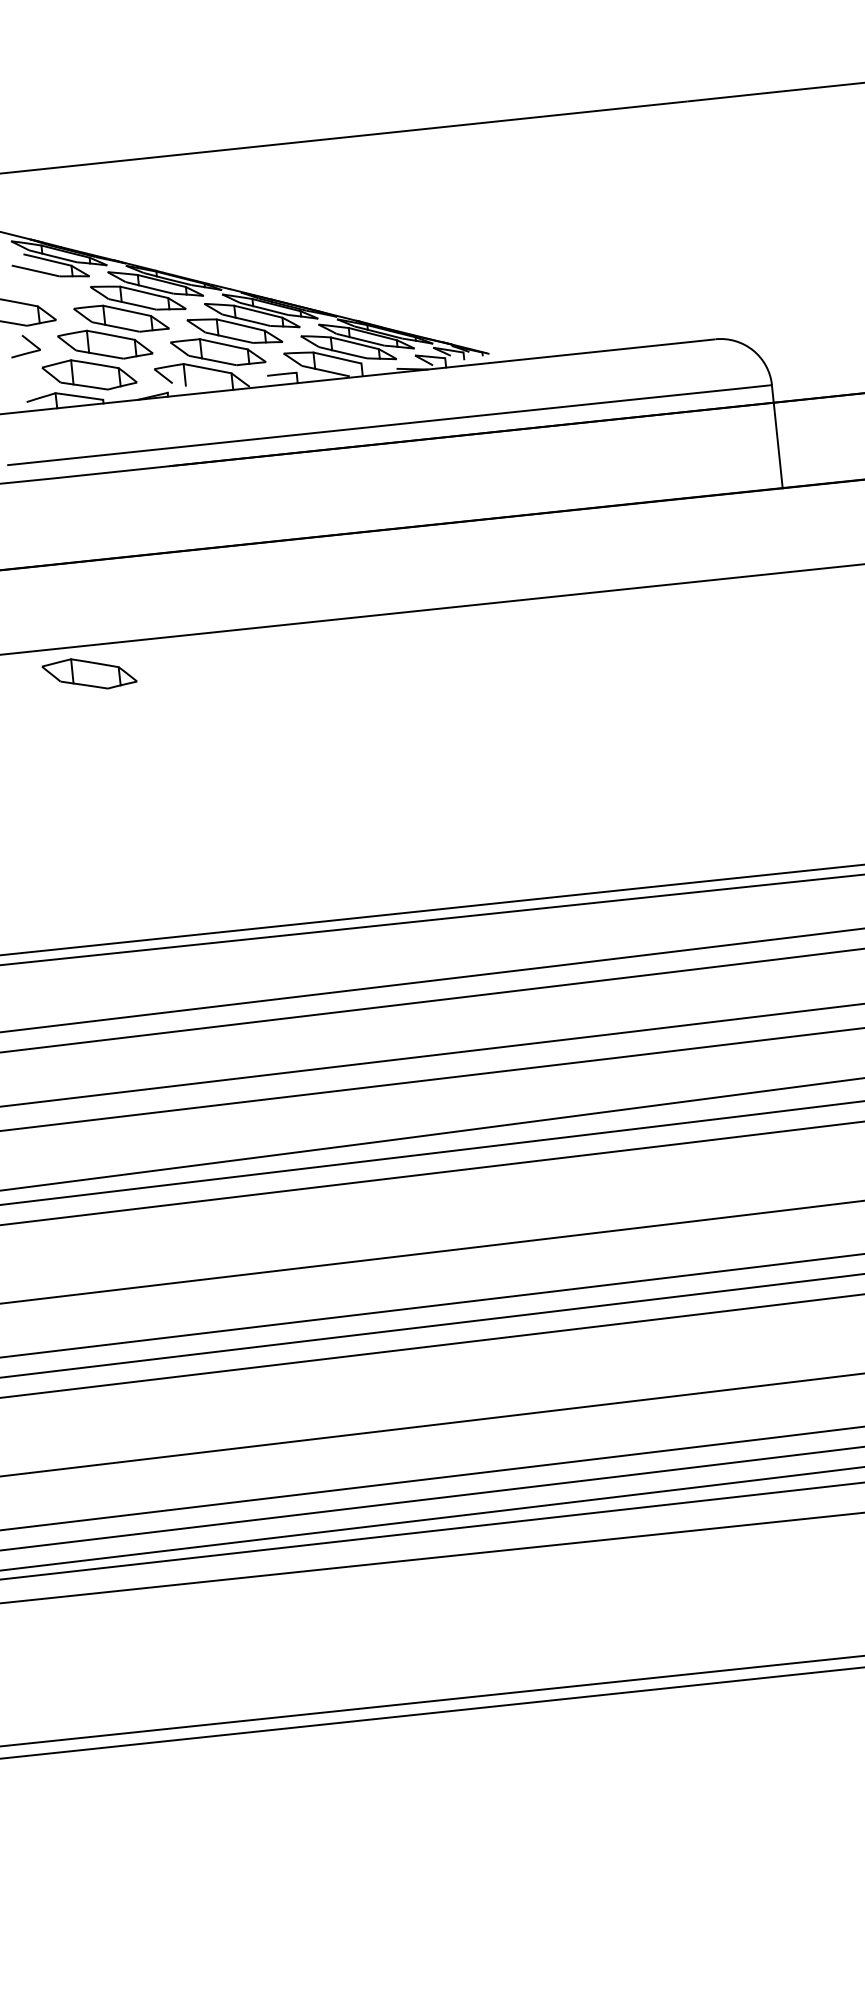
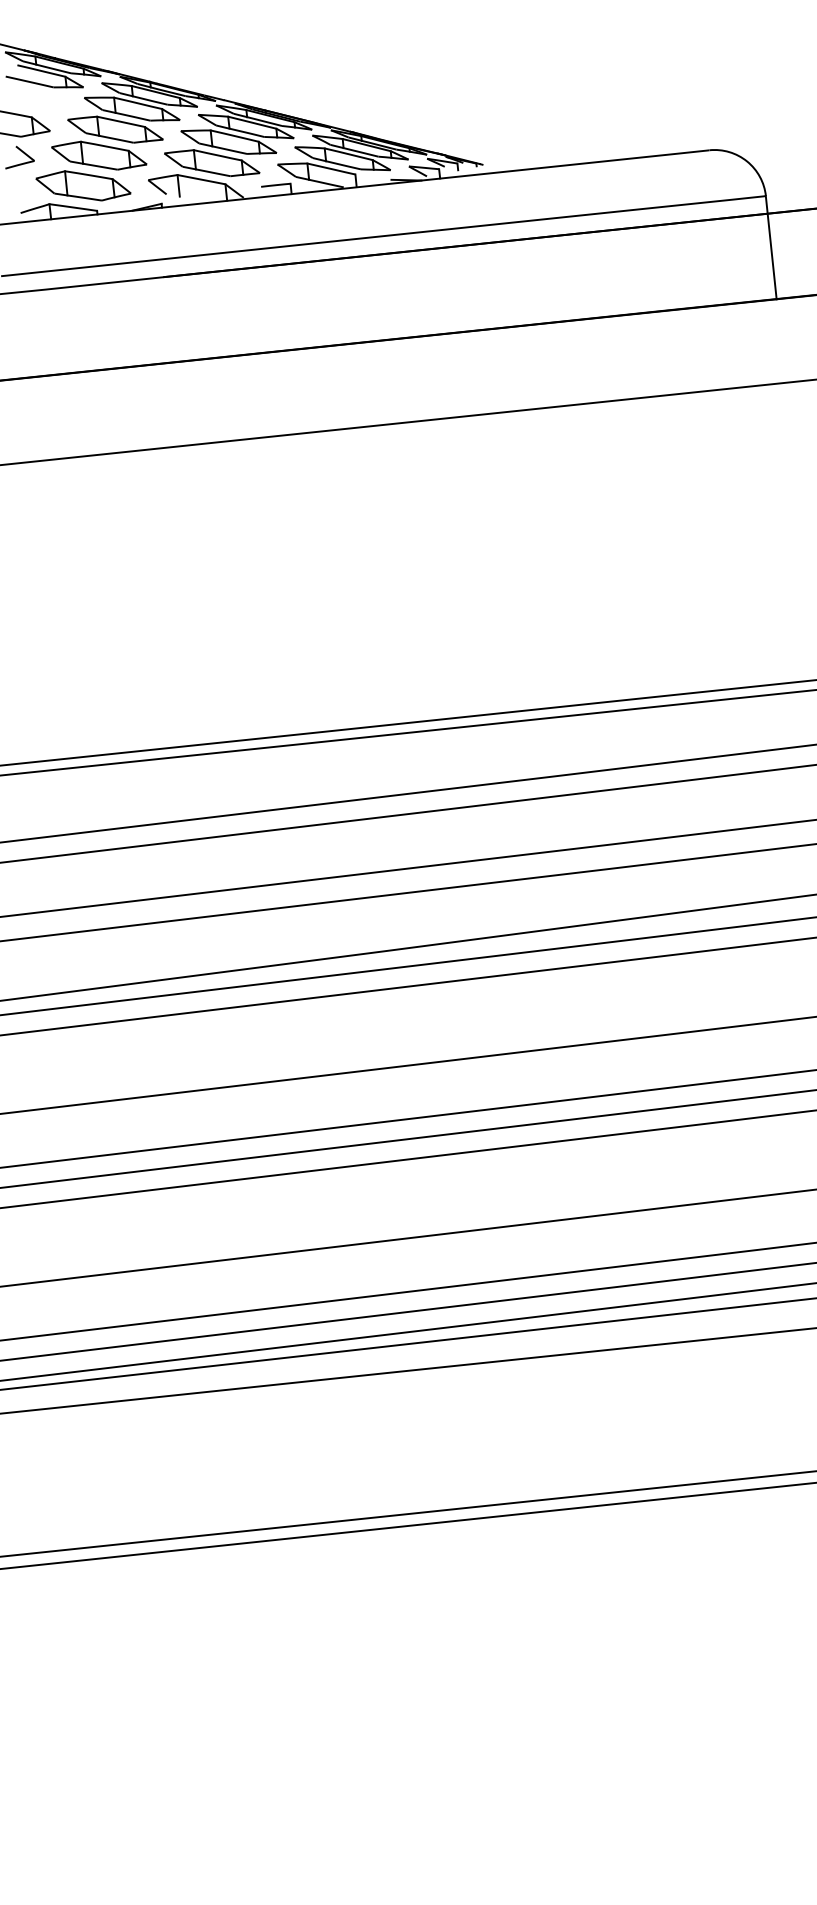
part: (89, 673) -> (83, 484), removed

